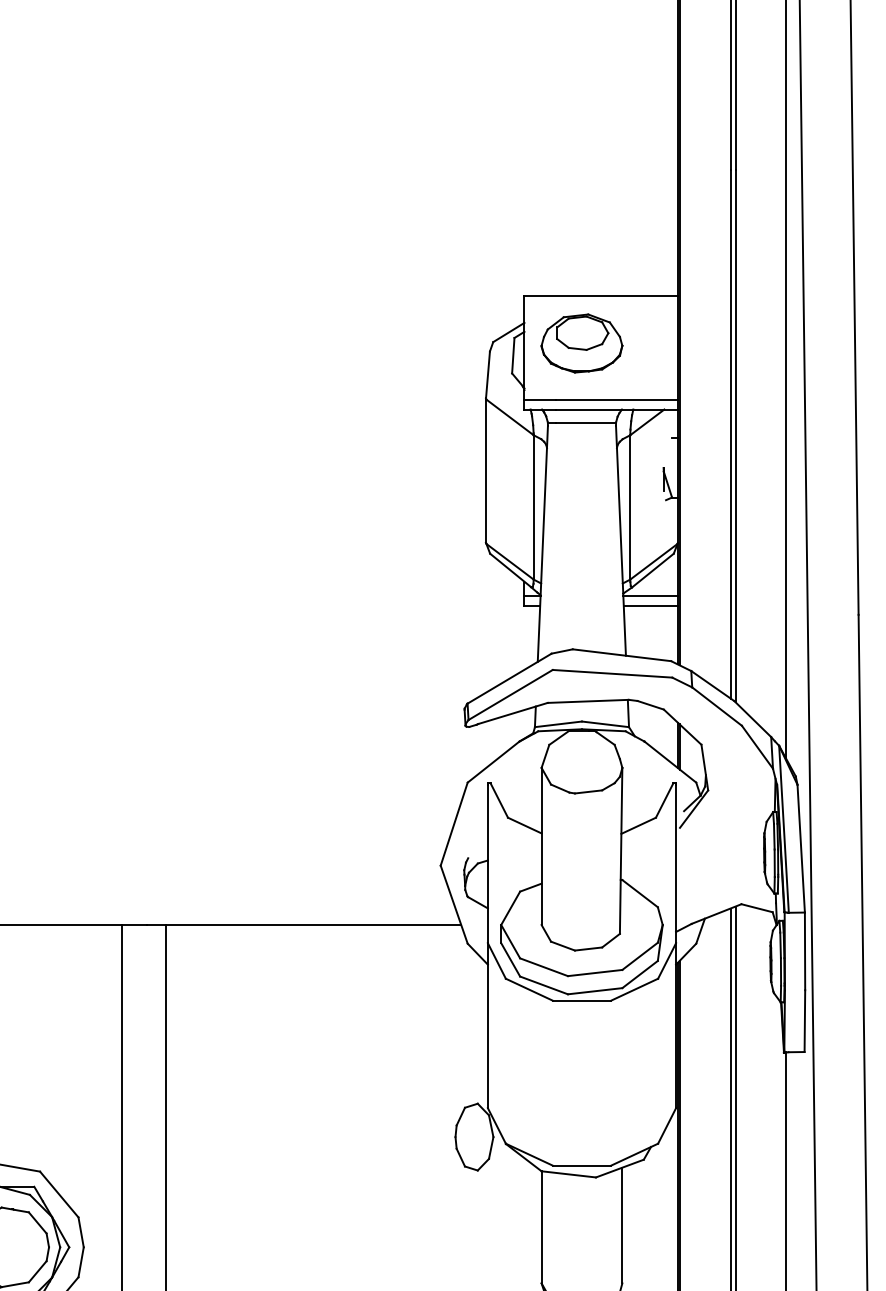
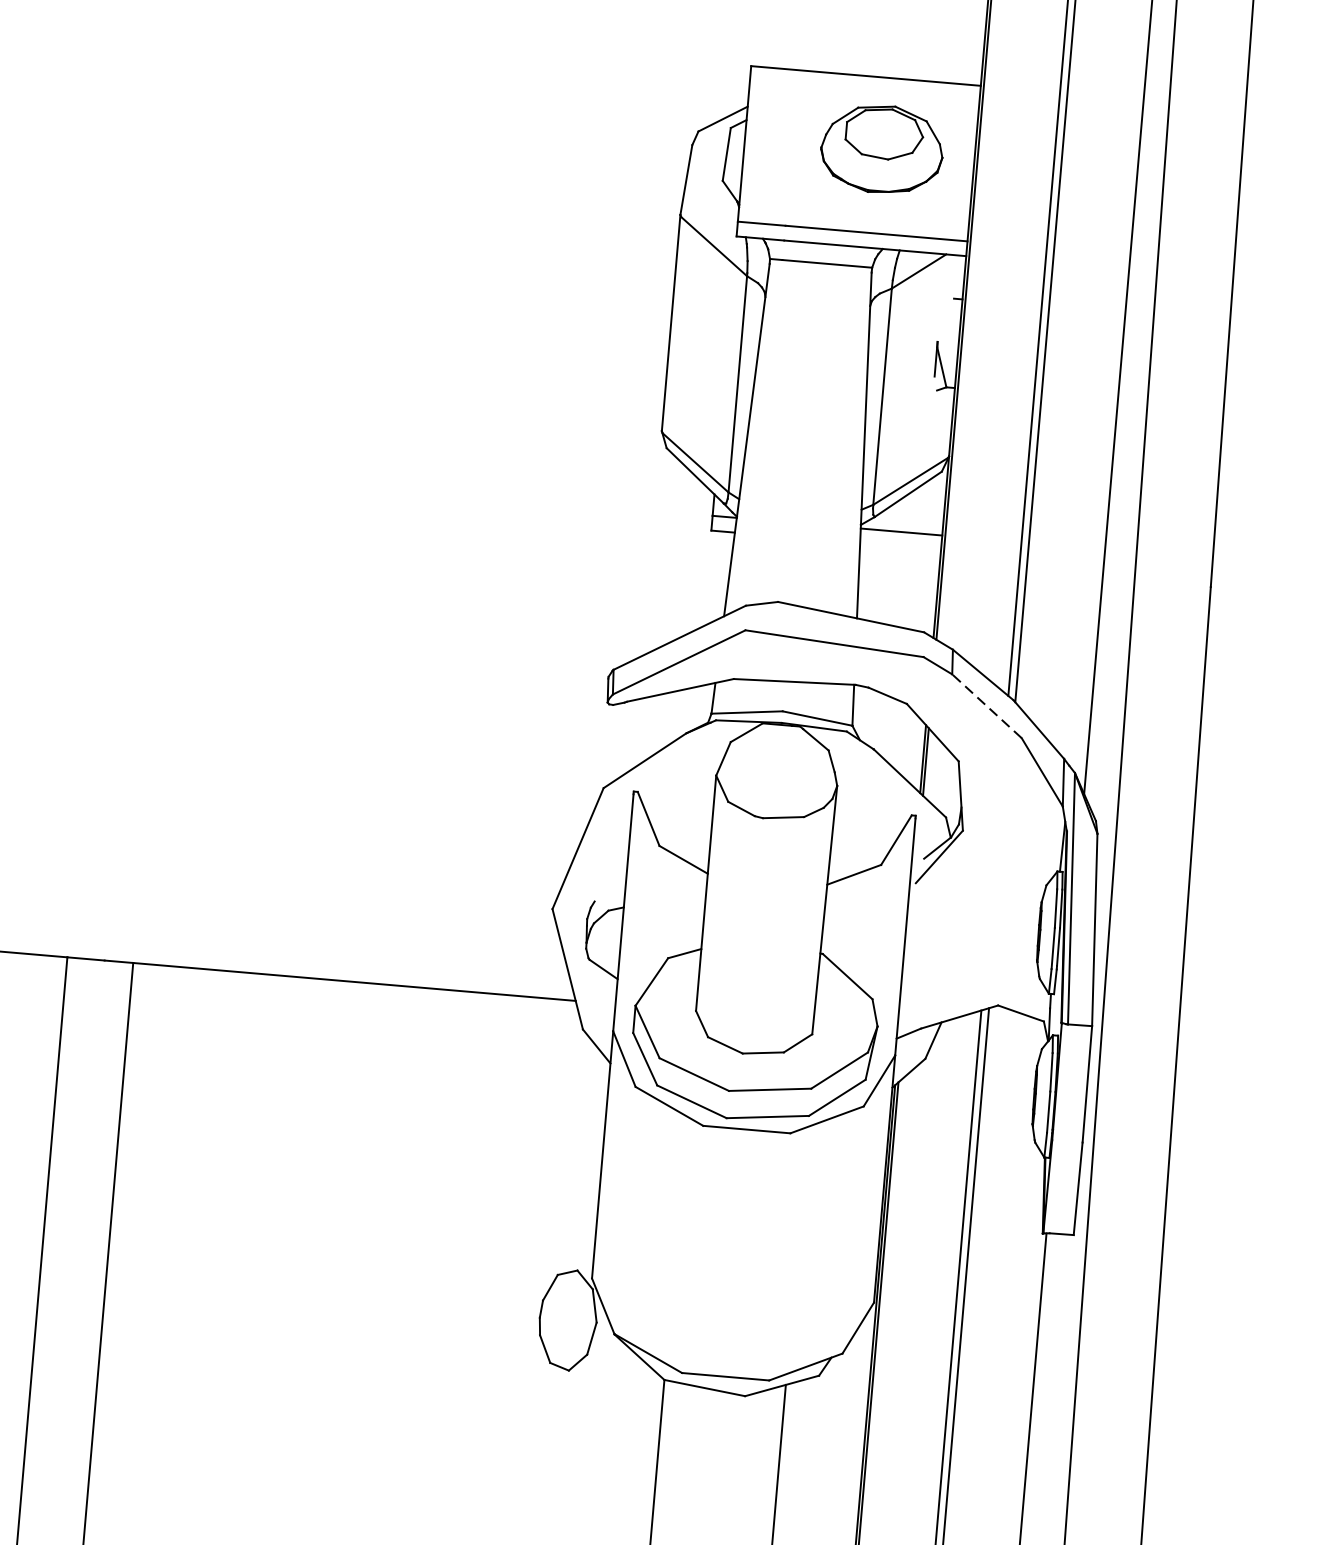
part: (581, 343) -> (881, 149), moved
line: (650, 605) -> (900, 546), removed
line: (716, 706) -> (986, 706), solid -> dashed

